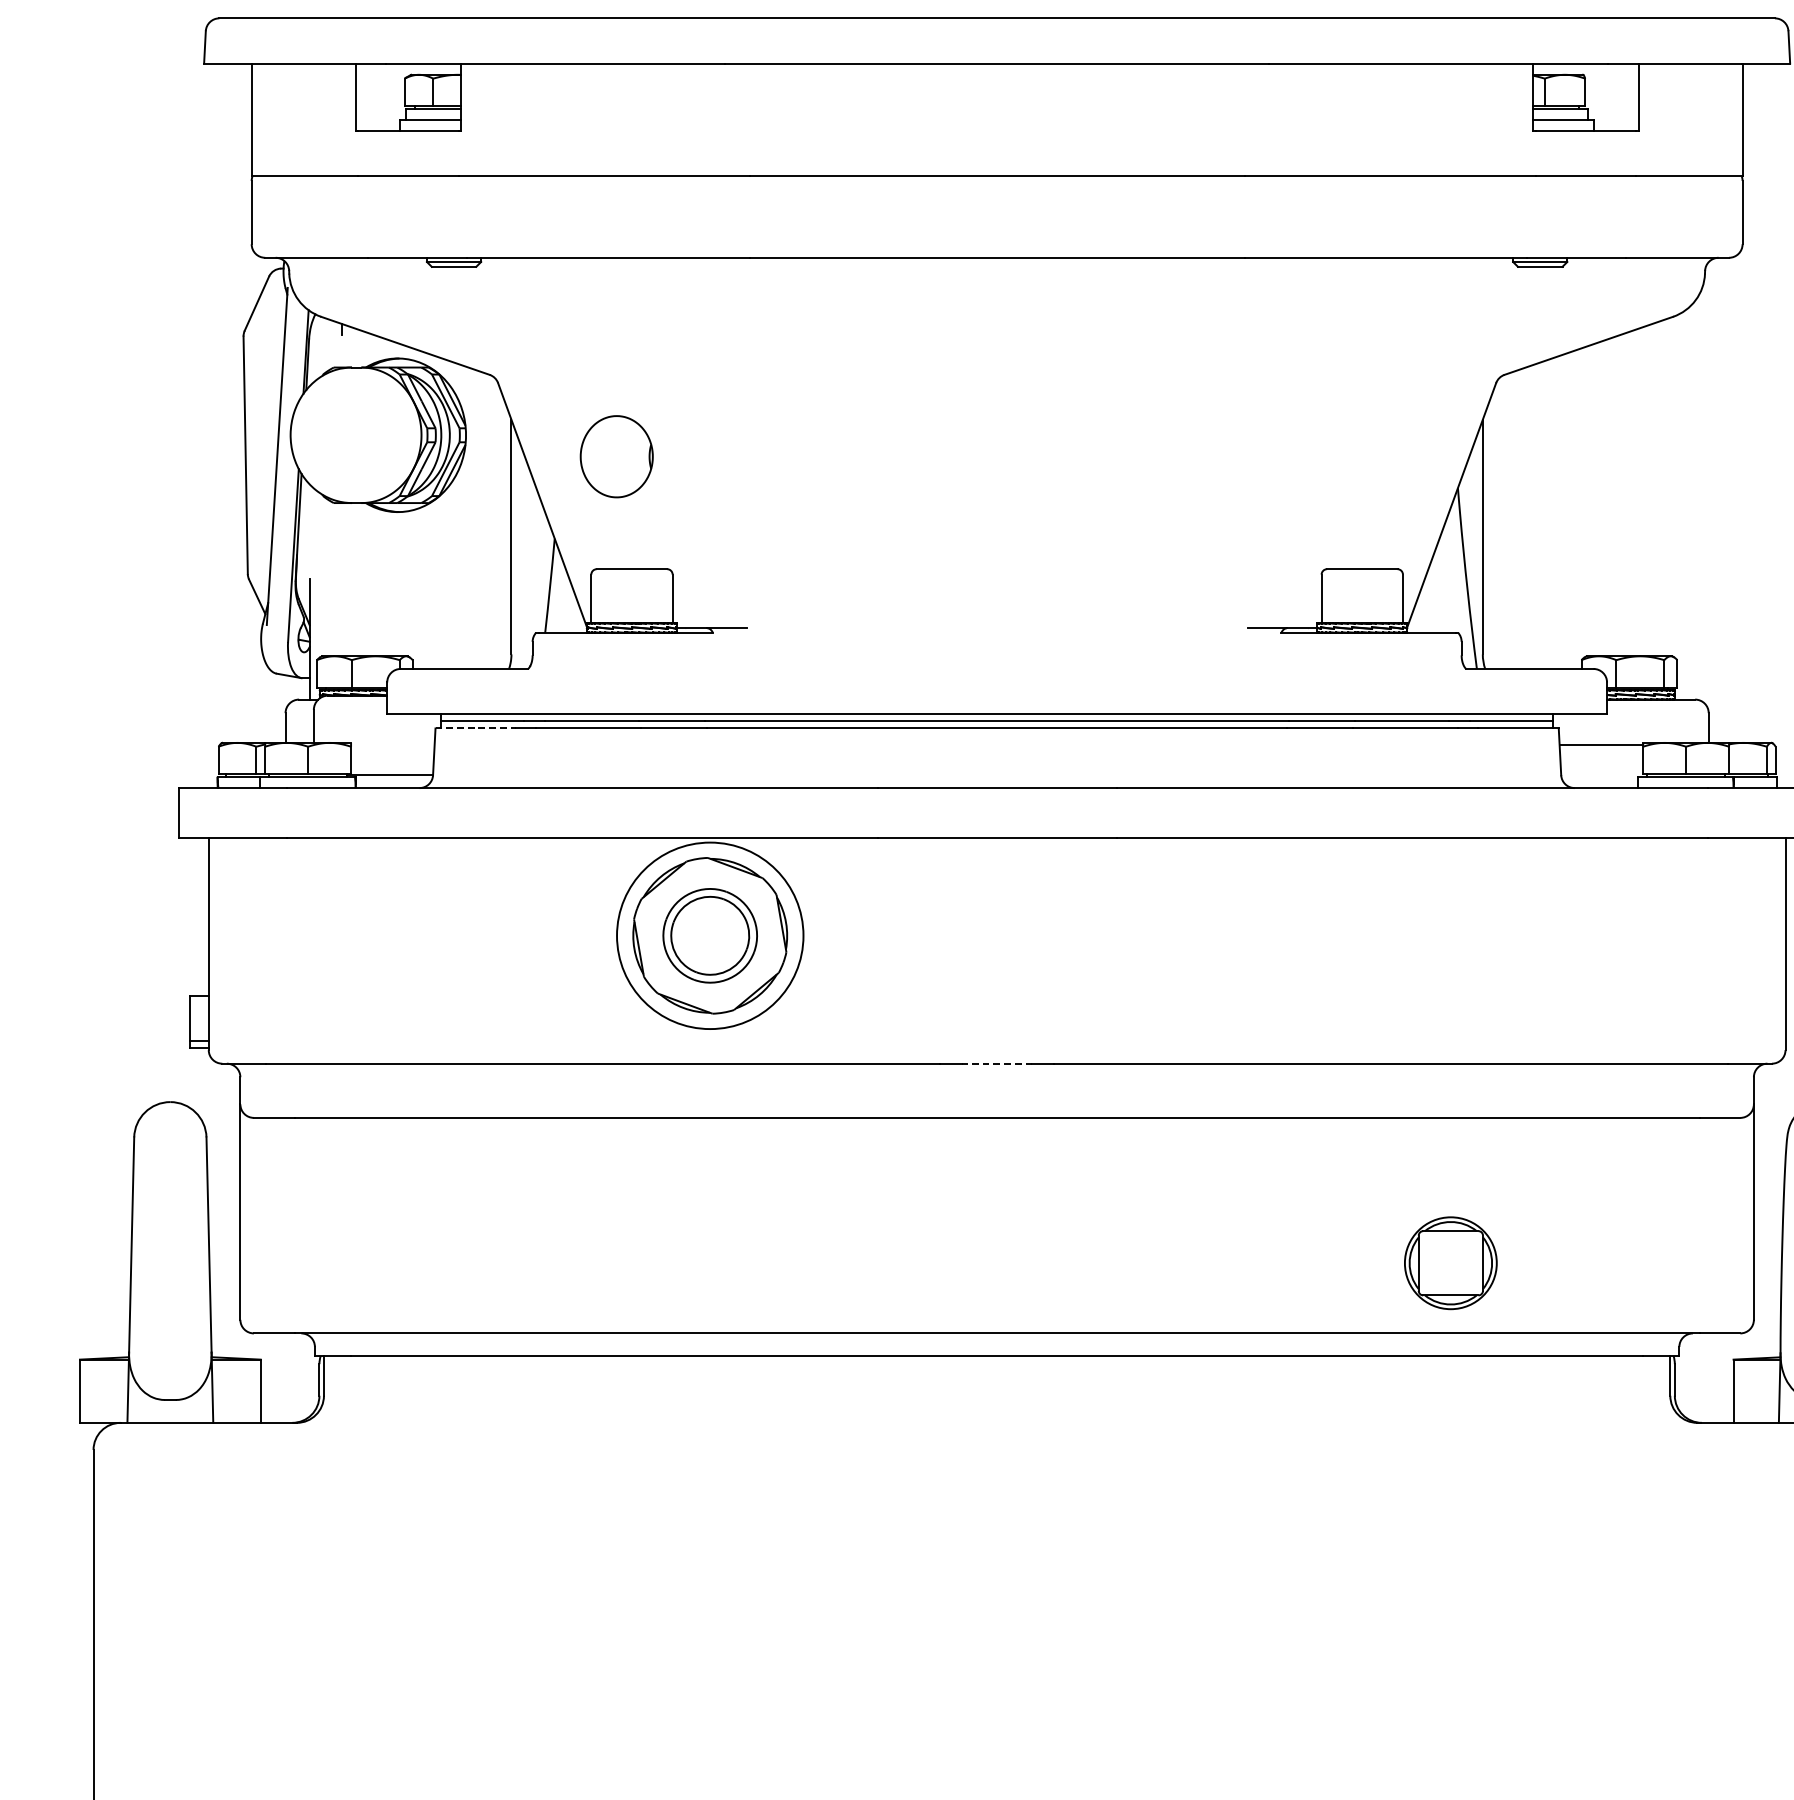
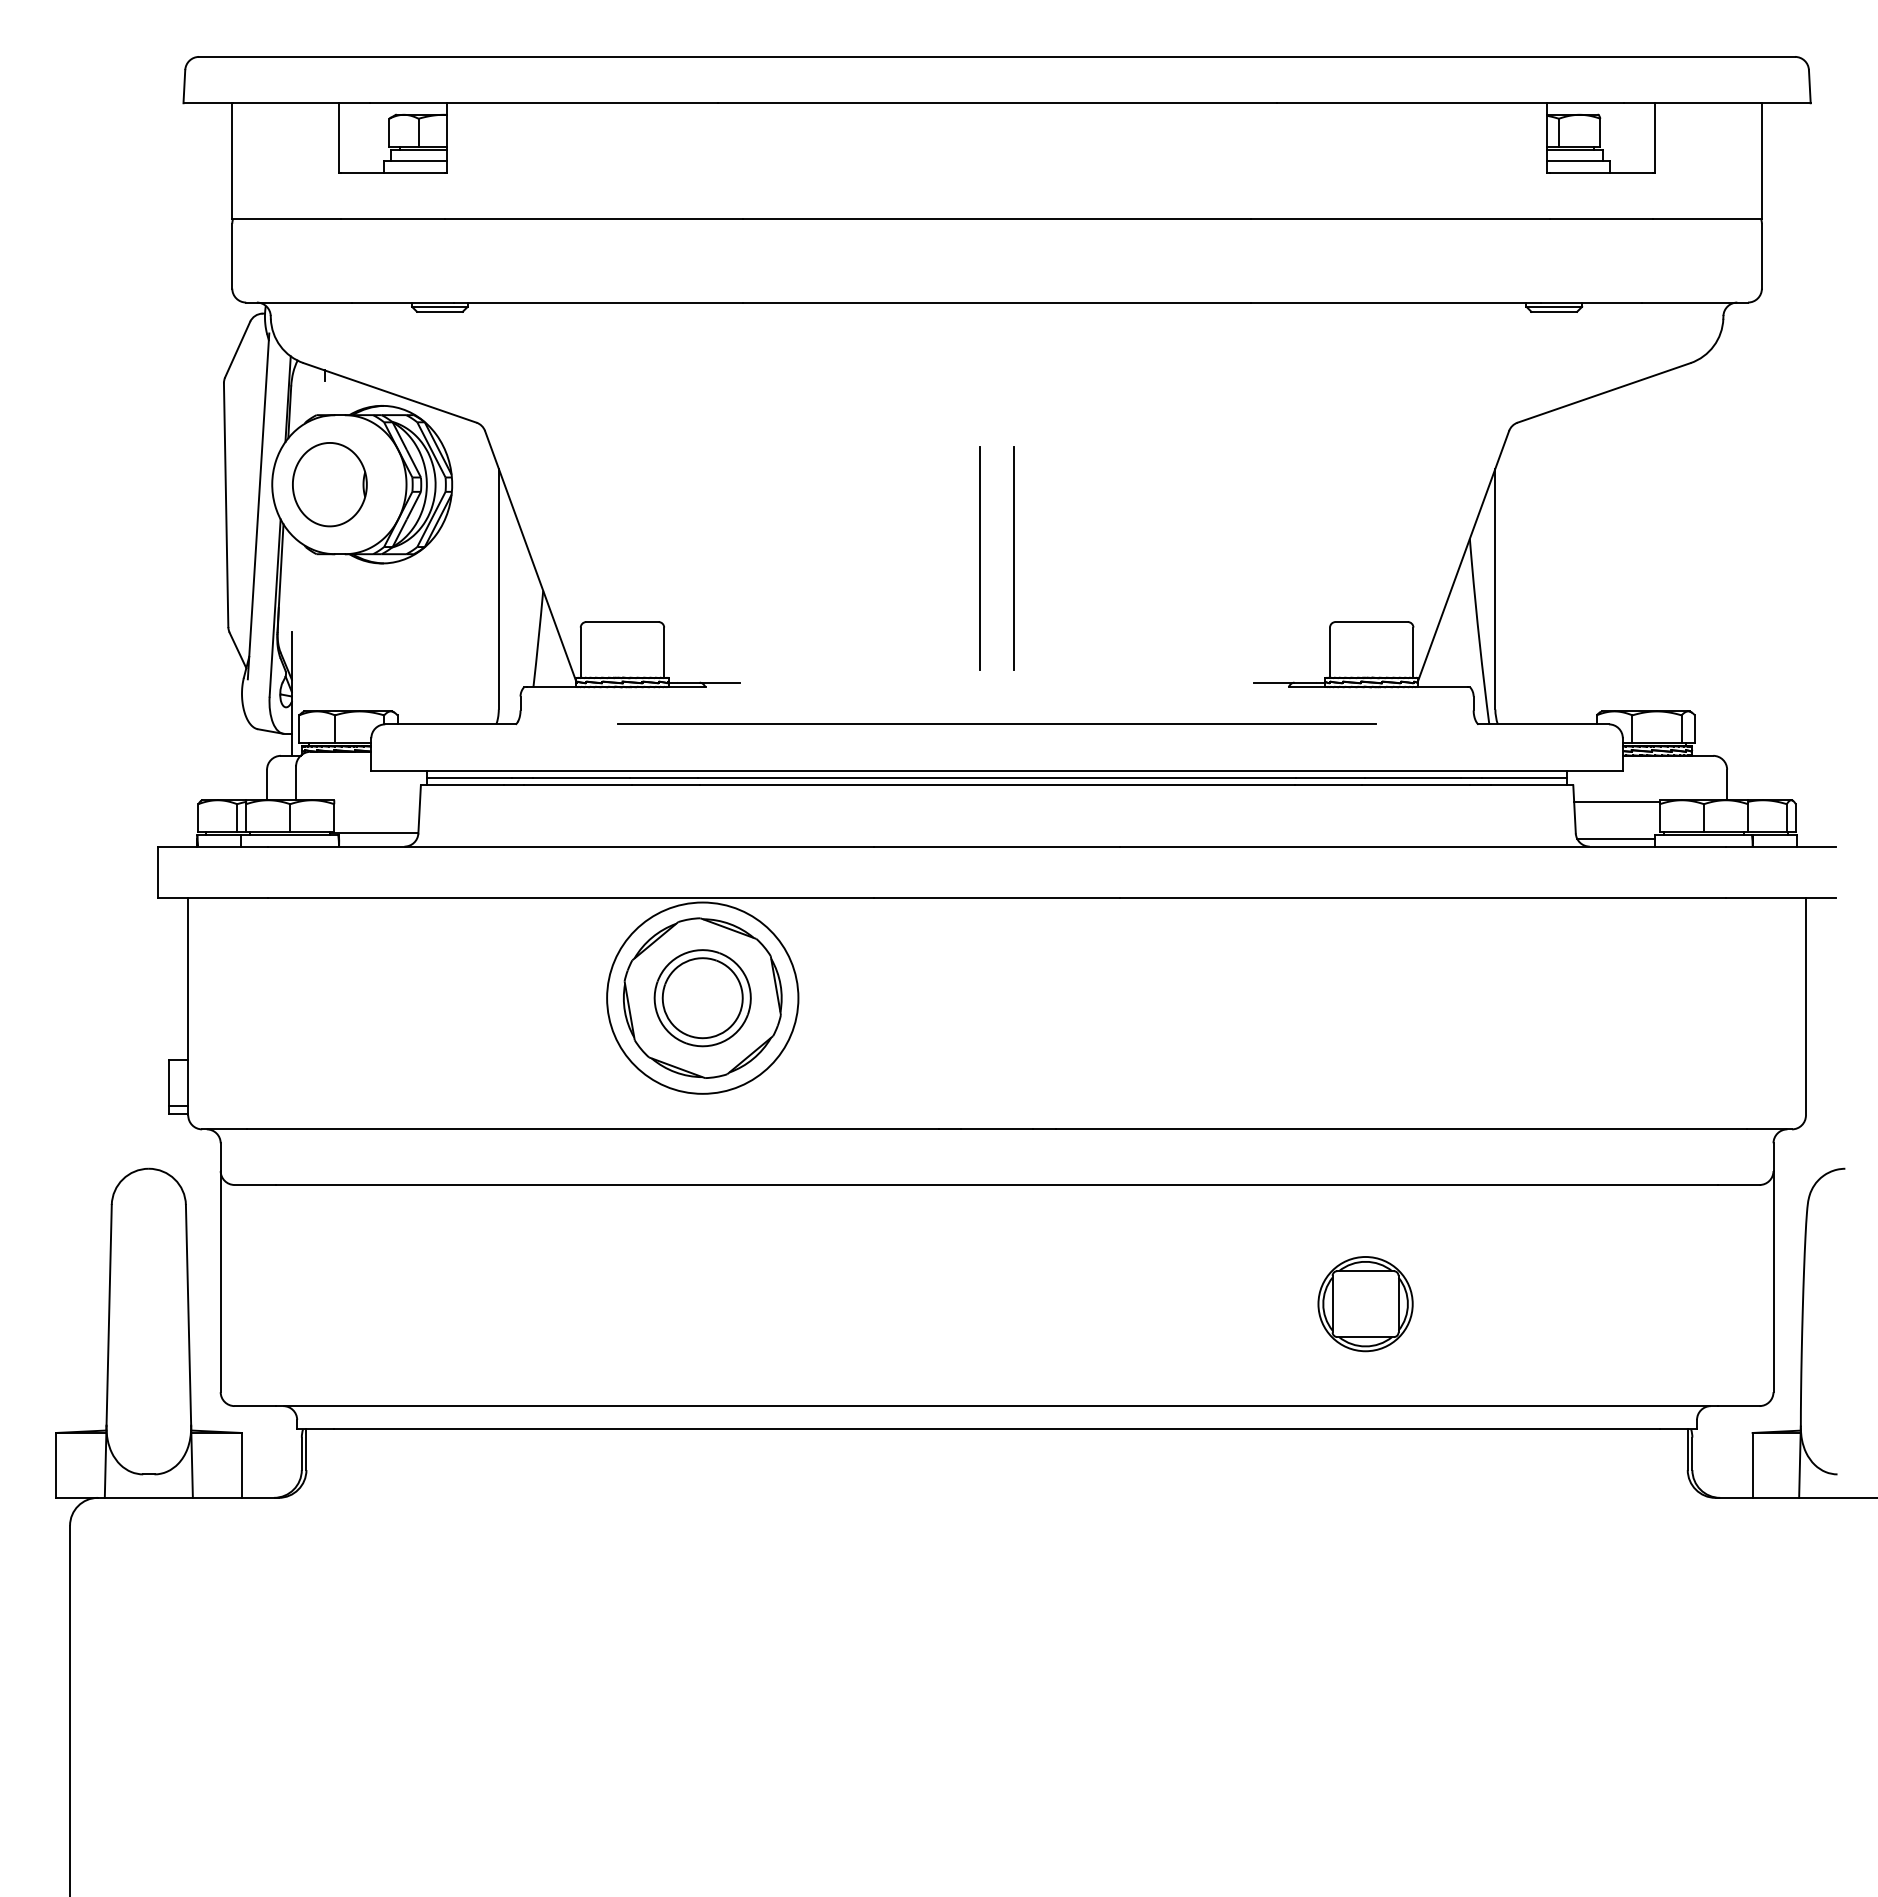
part: (616, 456) -> (329, 484), moved
line: (979, 507) -> (979, 558), added
line: (1014, 507) -> (1014, 558), added
line: (996, 669) -> (996, 724), added
line: (476, 728) -> (462, 785), dashed -> solid
line: (1600, 781) -> (1616, 839), added
line: (996, 1063) -> (996, 1129), dashed -> solid
part: (1450, 1263) -> (1365, 1304), moved

